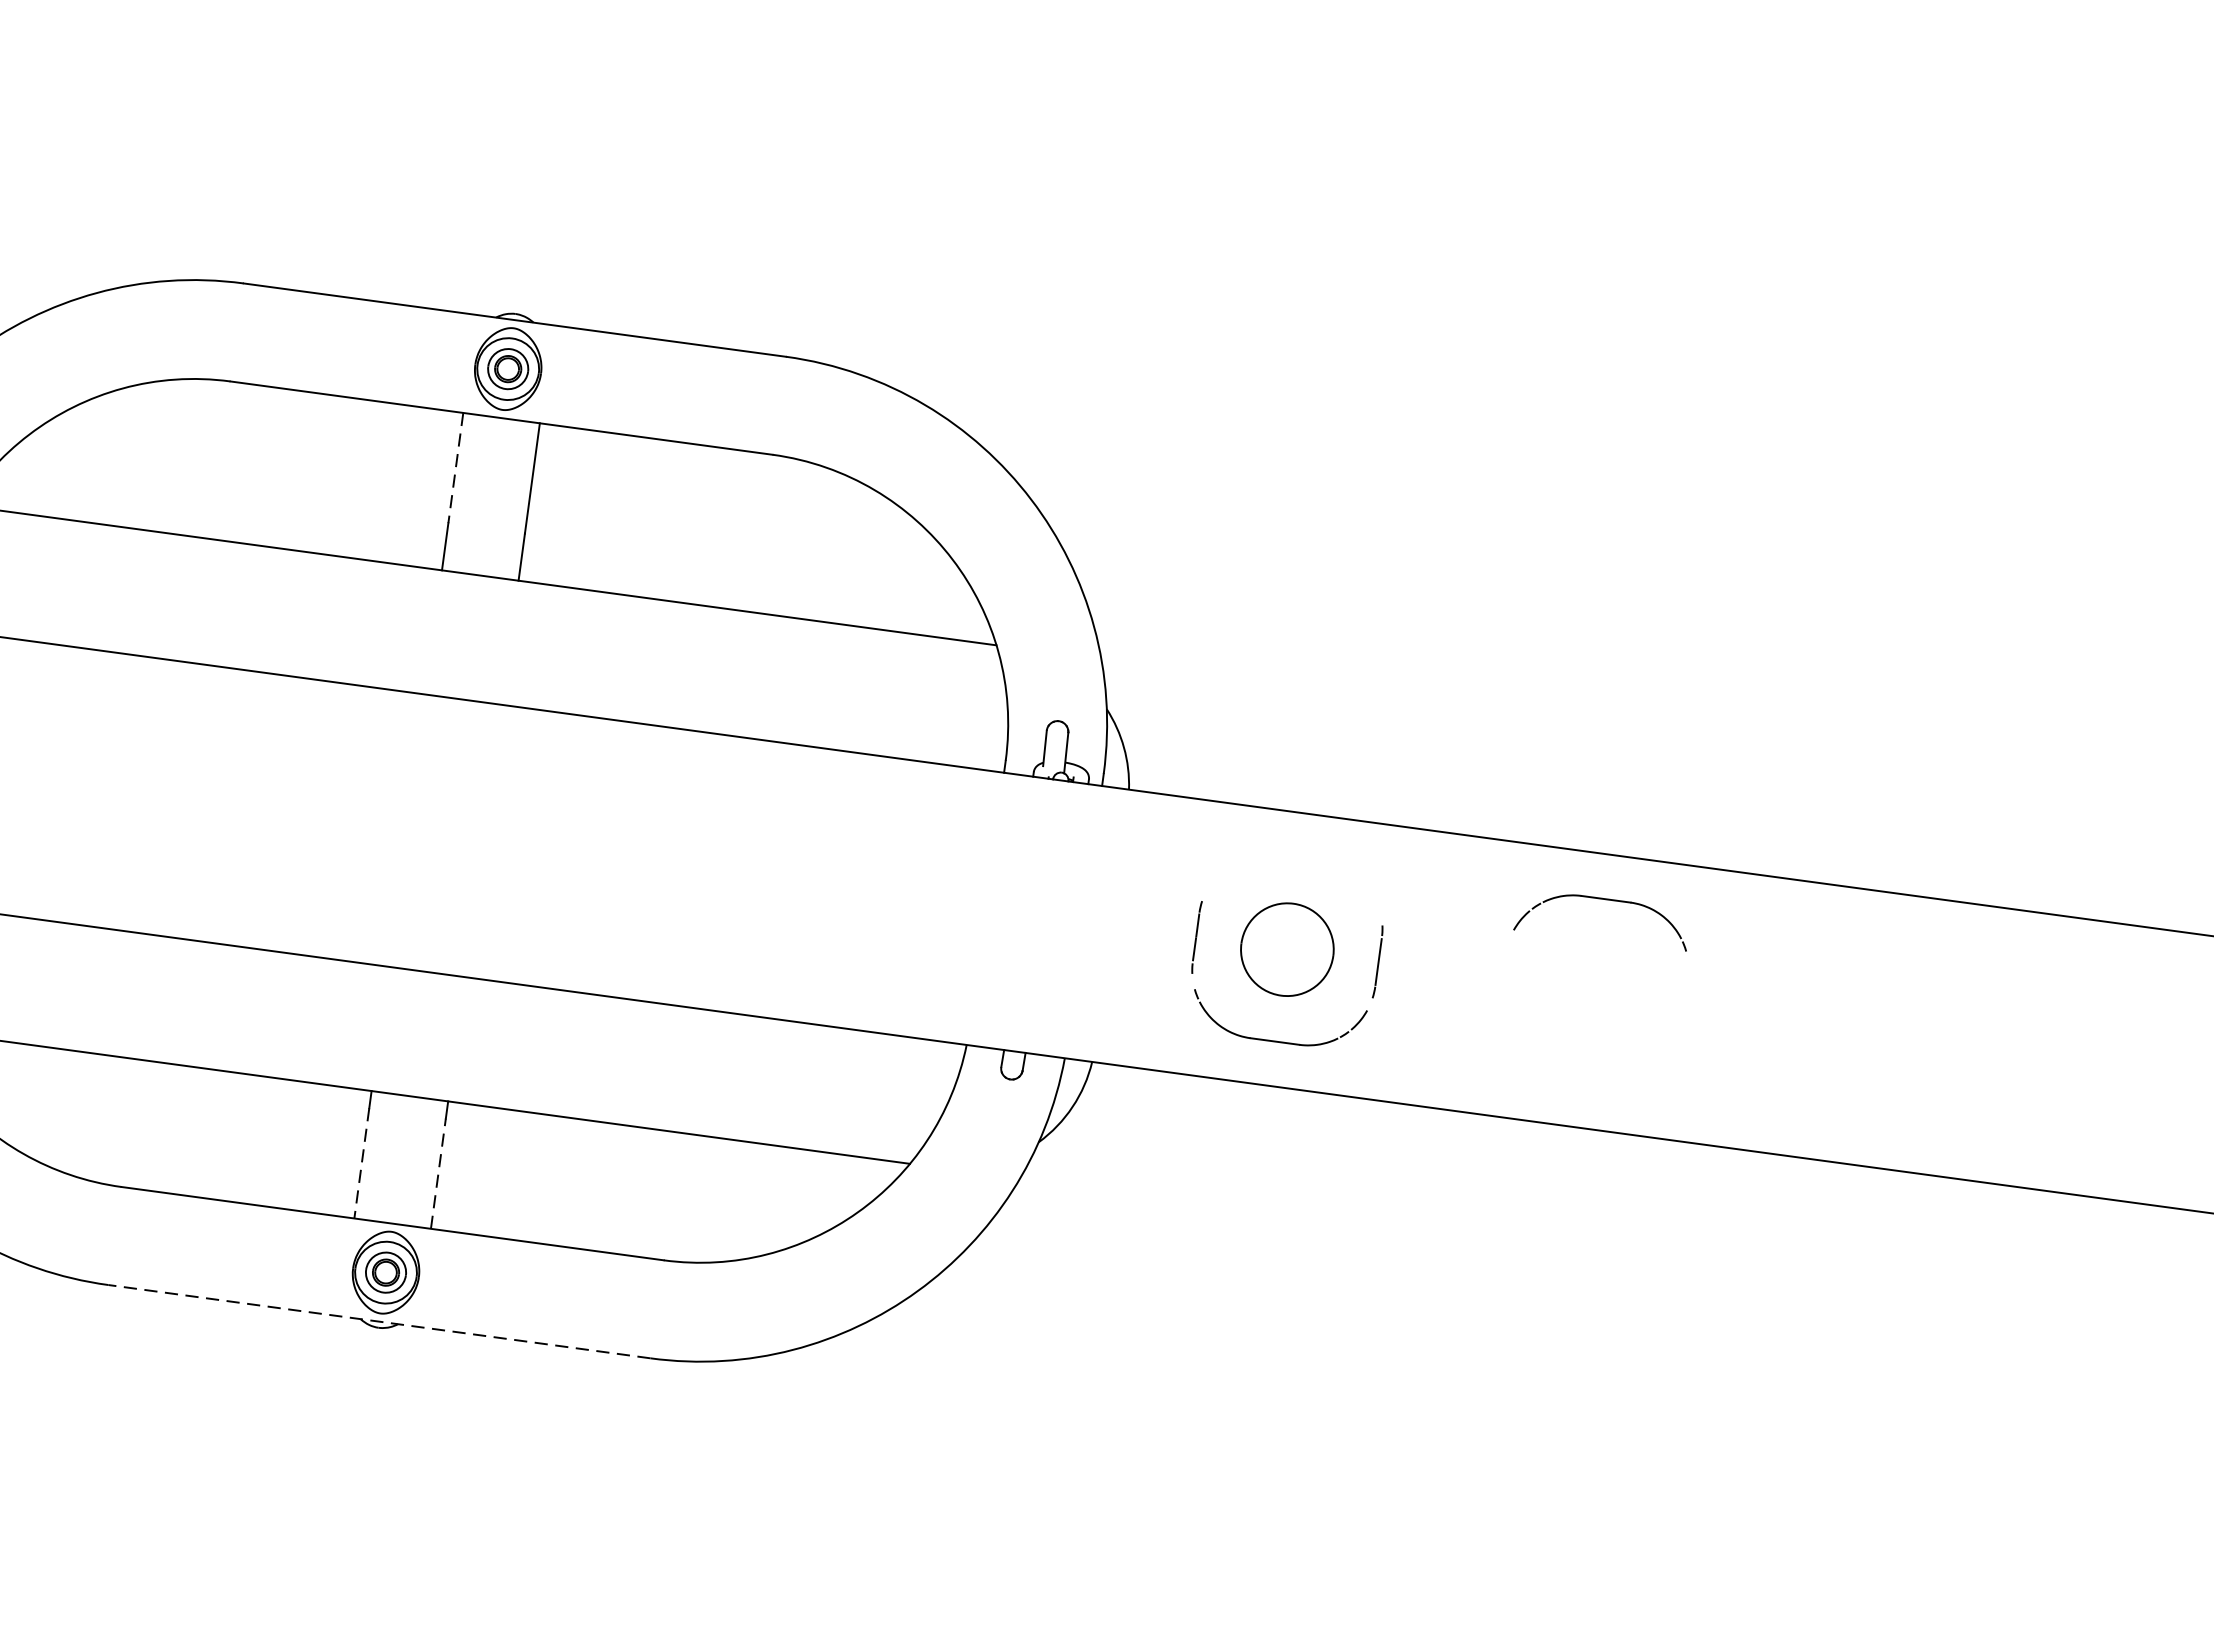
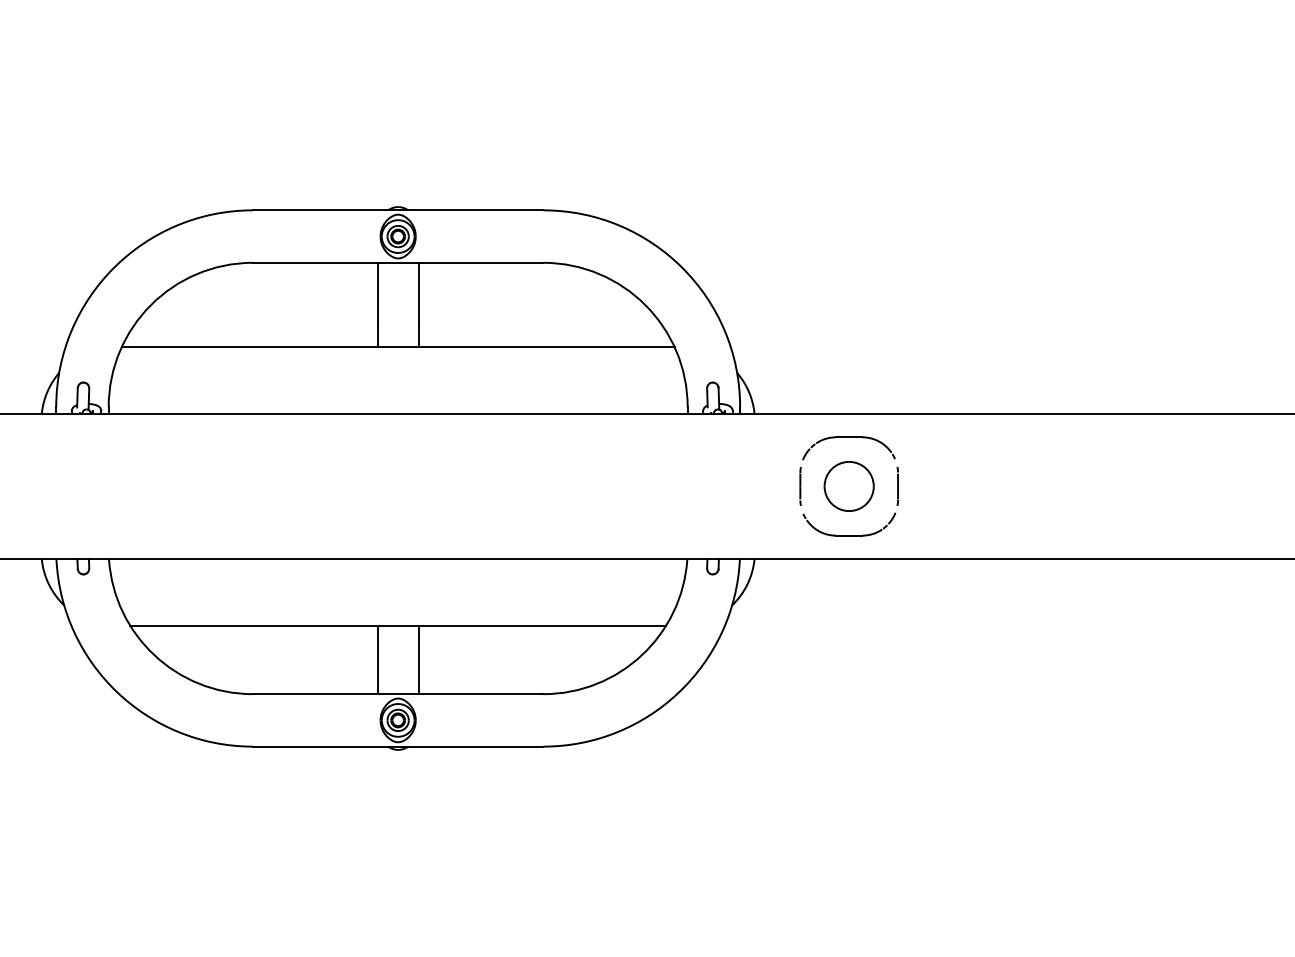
line: (455, 468) -> (377, 292), dashed -> solid
part: (1604, 899) -> (848, 437), moved
line: (361, 1163) -> (377, 664), dashed -> solid
line: (438, 1173) -> (418, 664), dashed -> solid
line: (378, 1321) -> (397, 746), dashed -> solid

